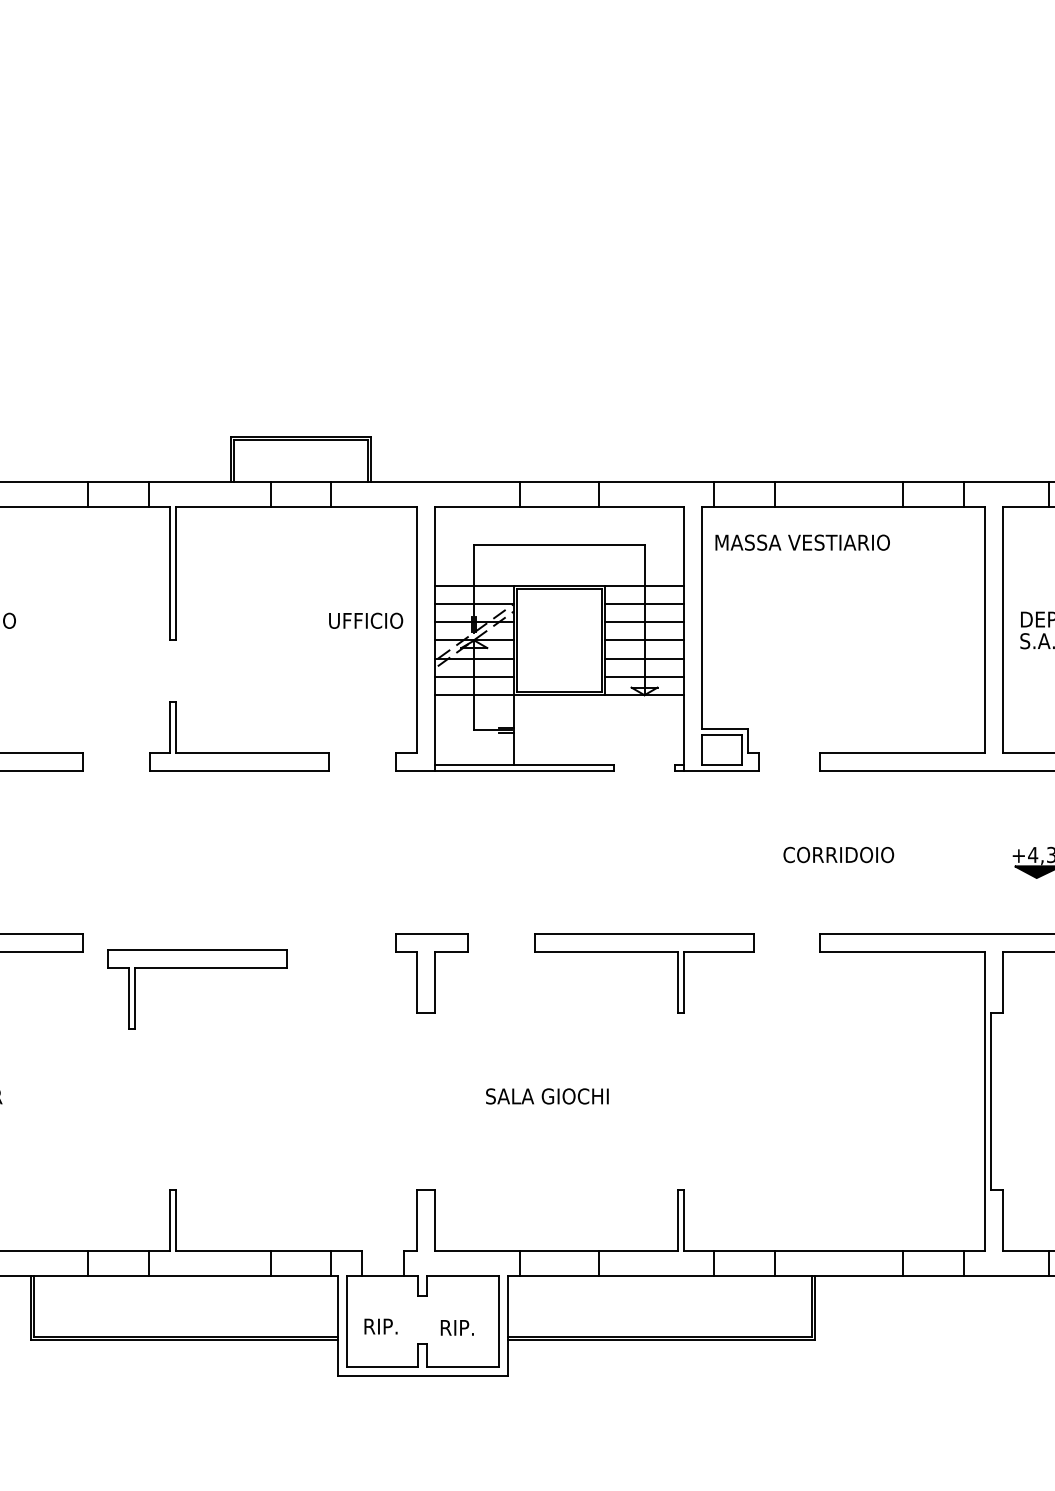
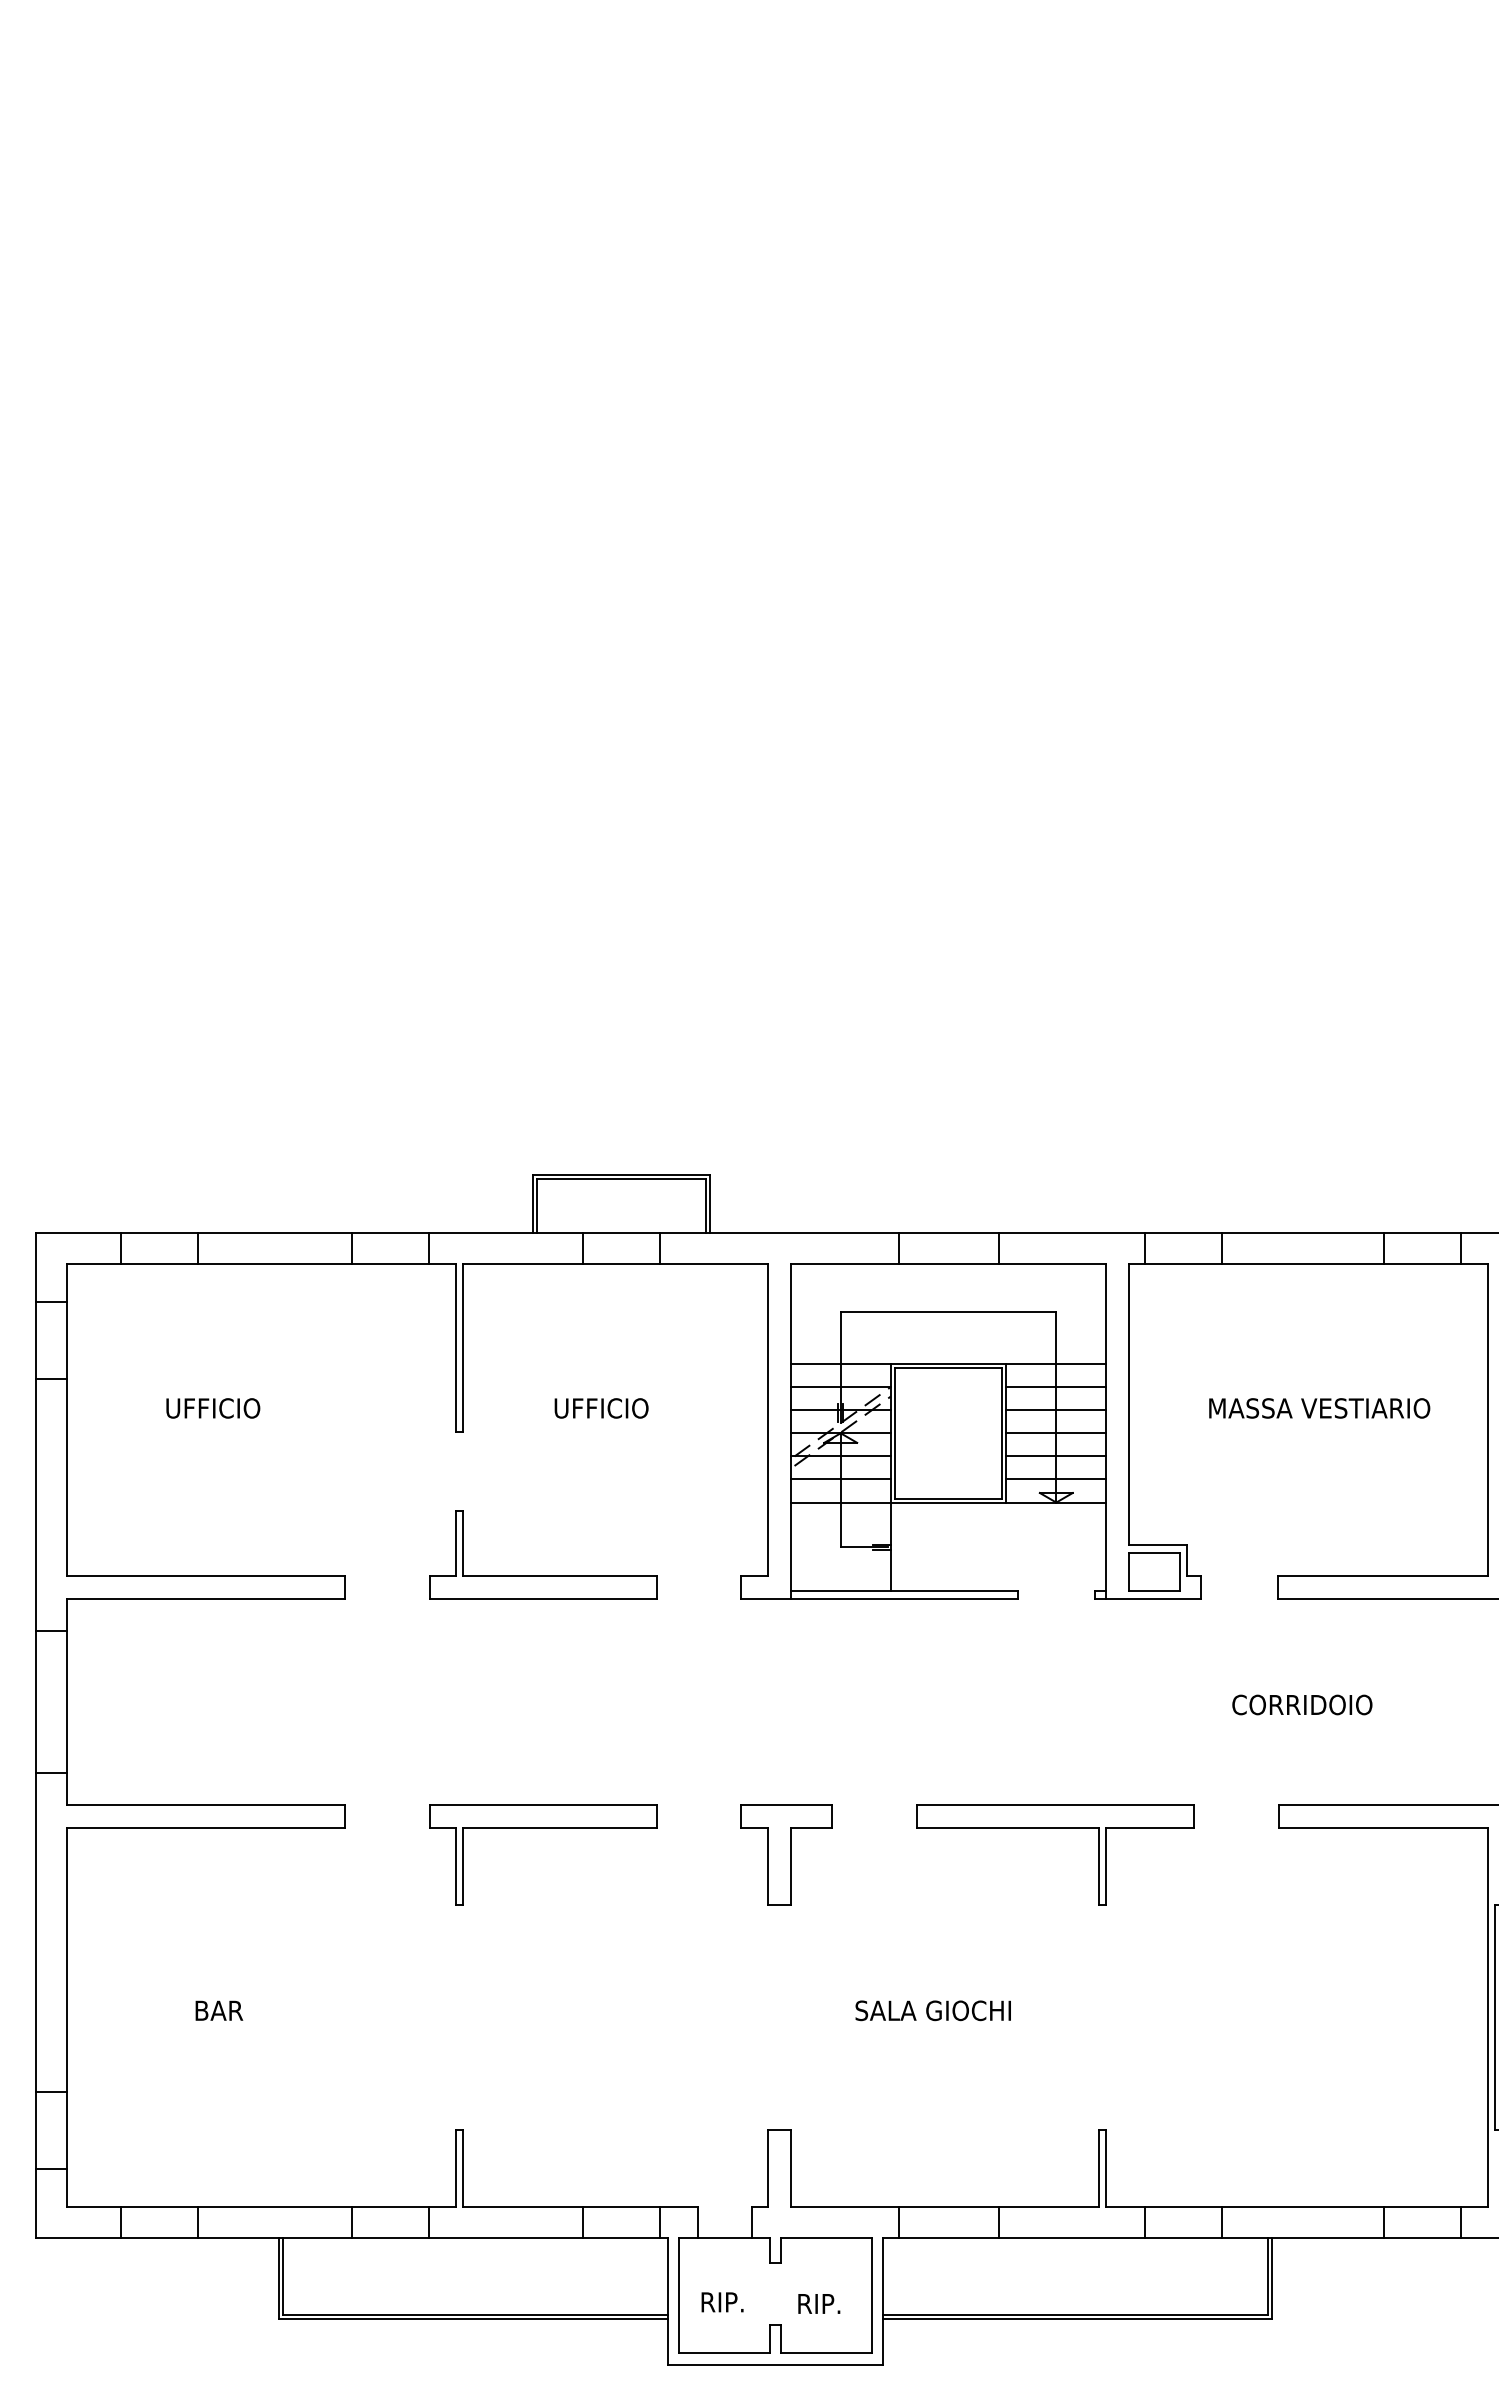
text: (802, 542) -> (1319, 1408), moved
text: (365, 620) -> (601, 1408), moved
part: (197, 968) -> (543, 1828), moved

